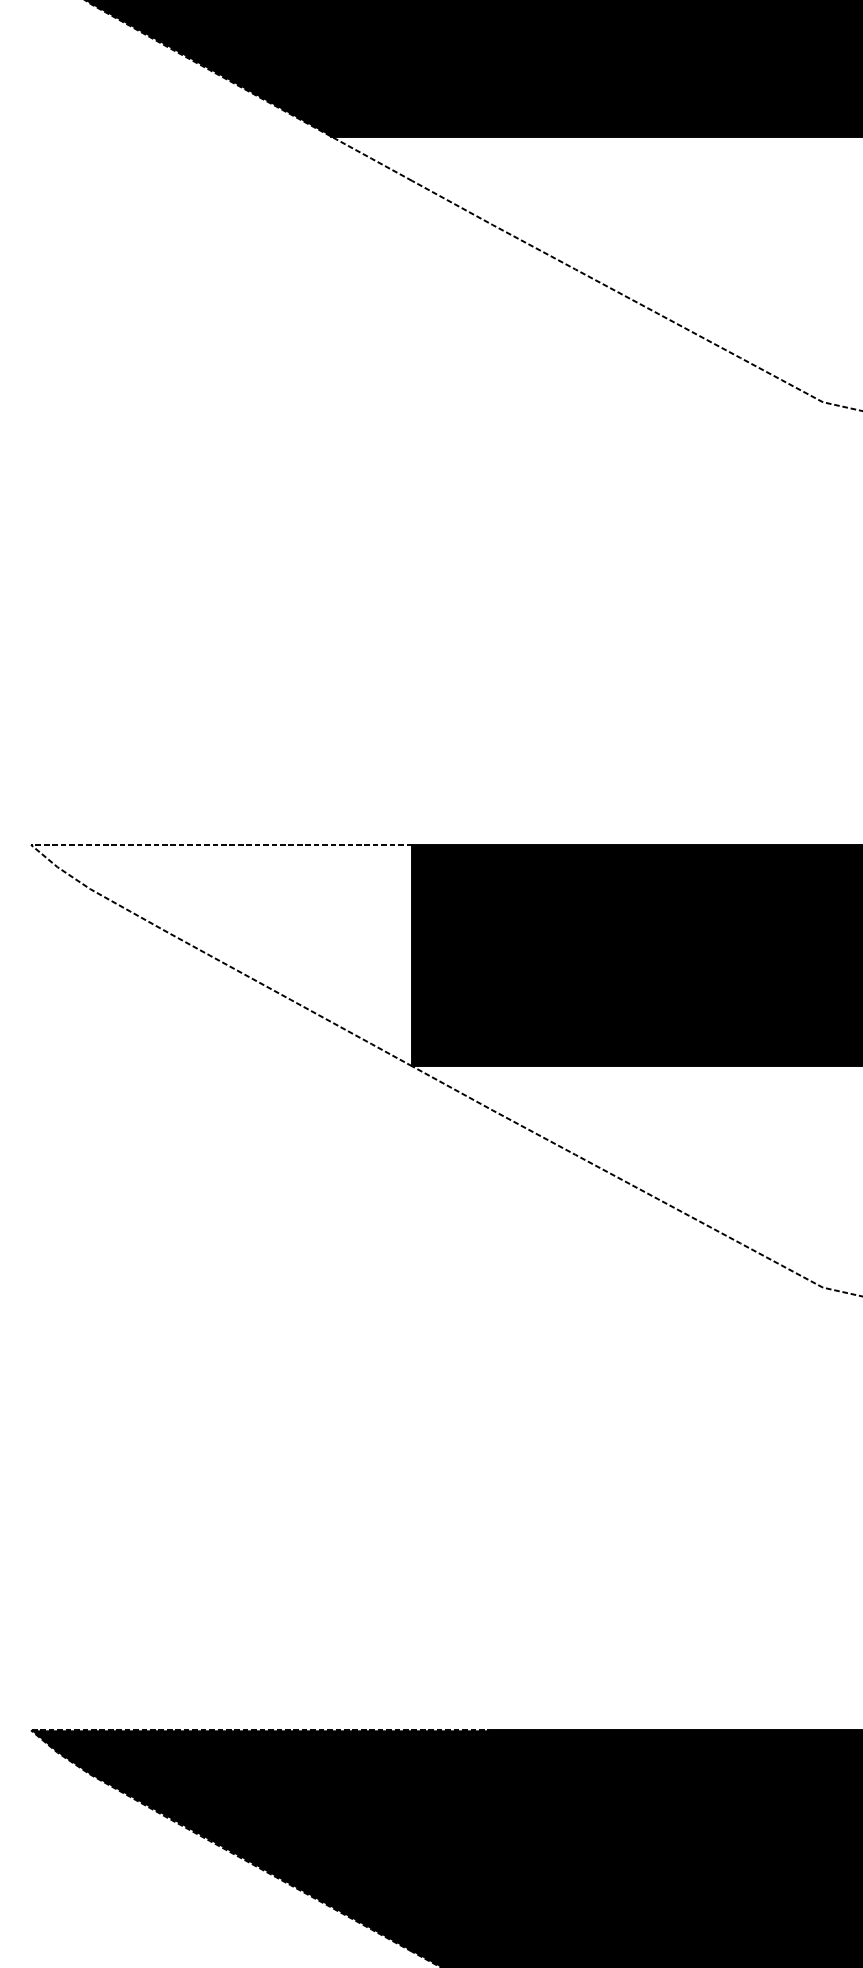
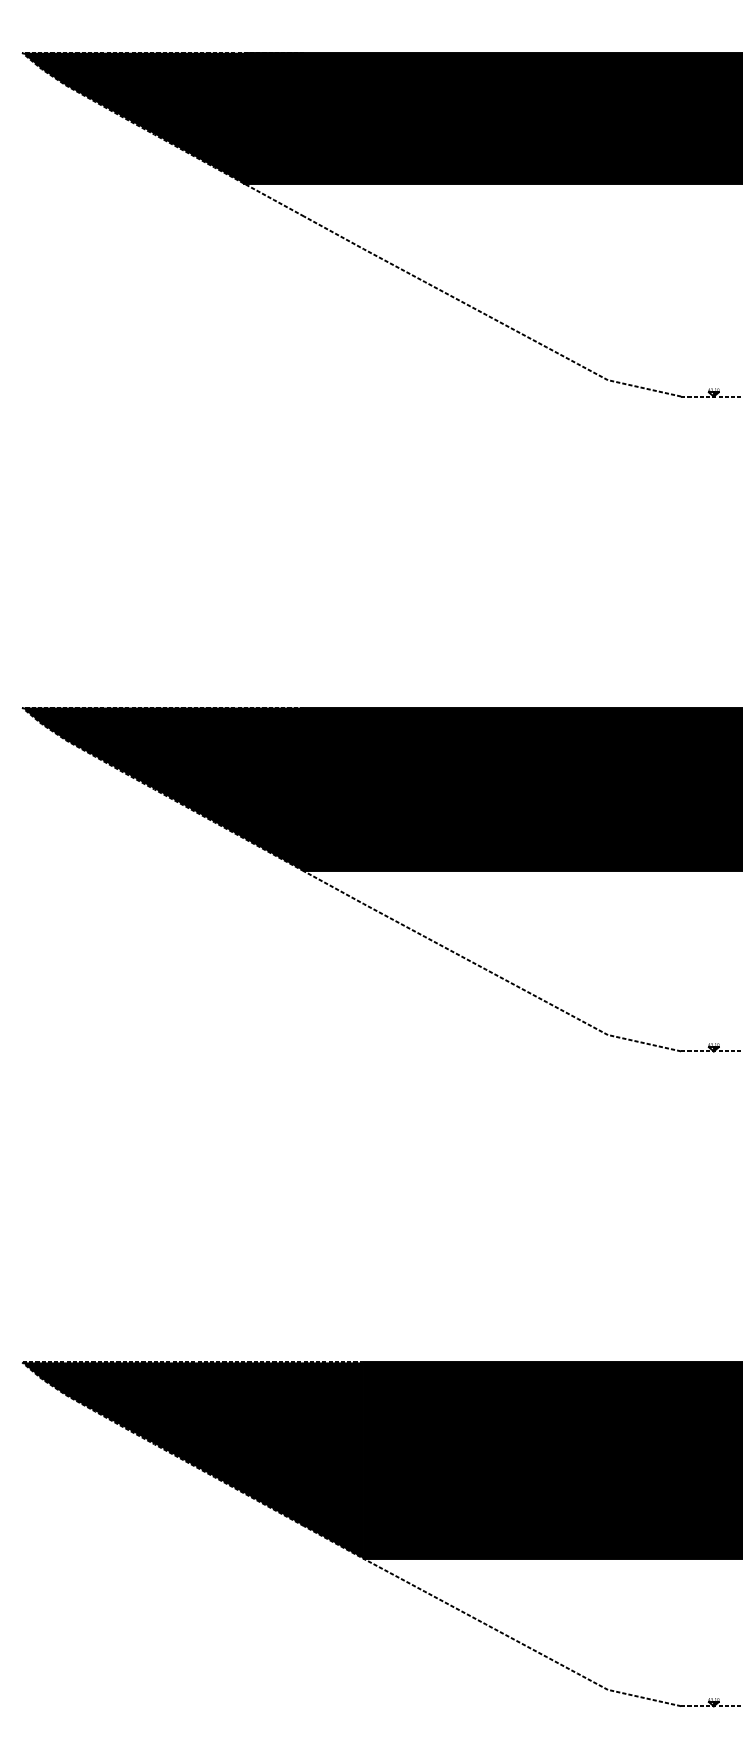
fill: (222, 955) -> (163, 789), added

